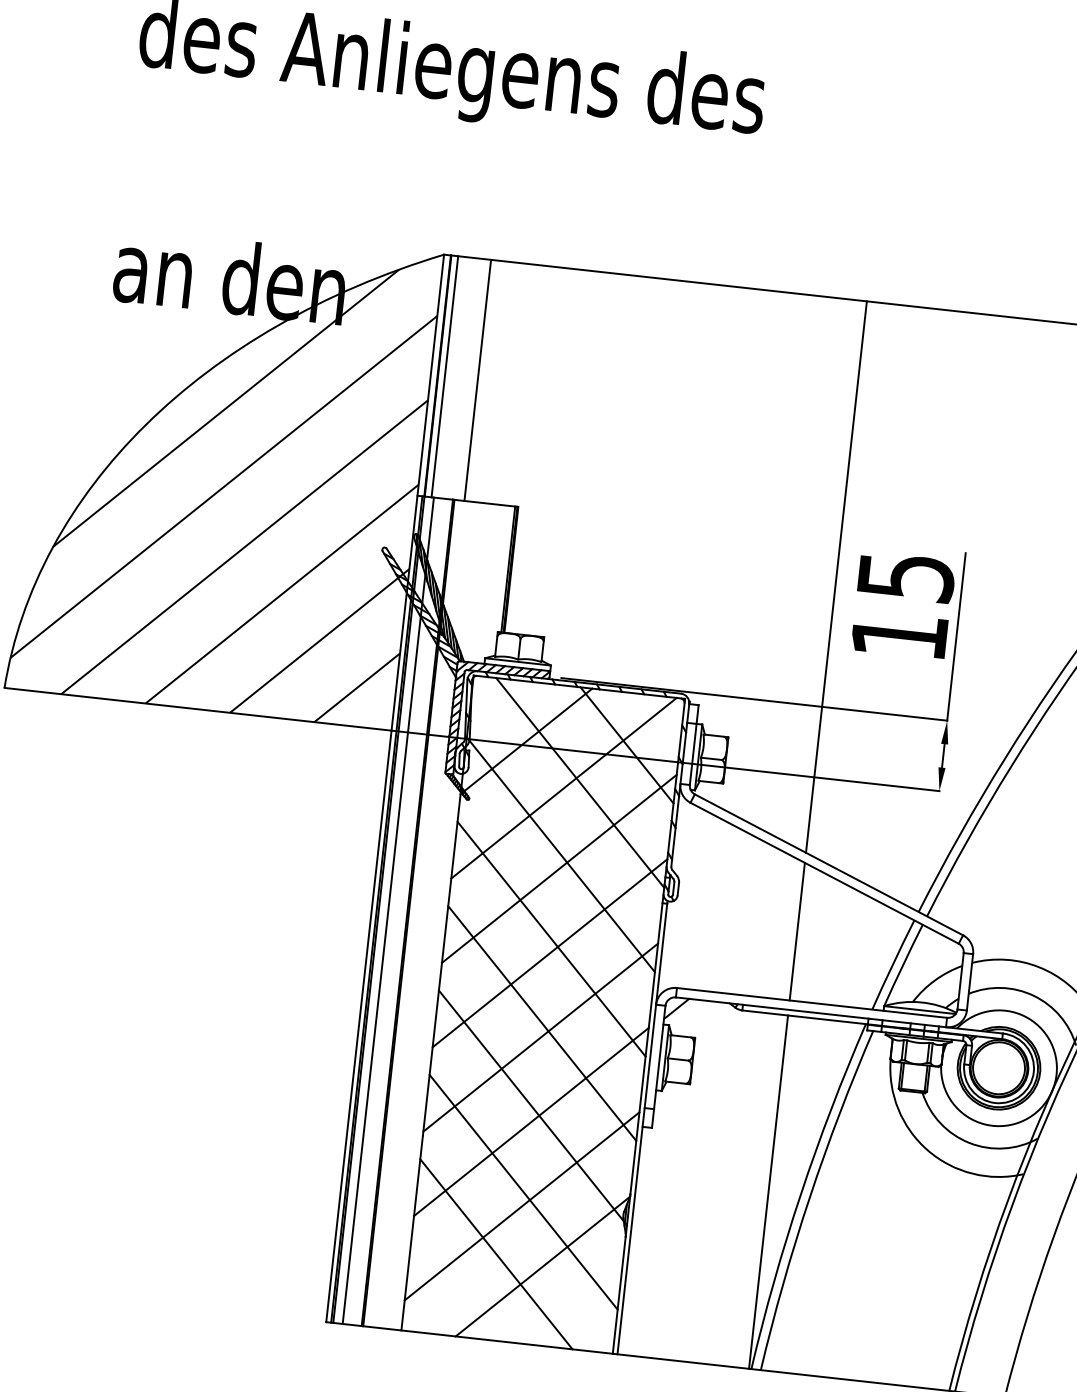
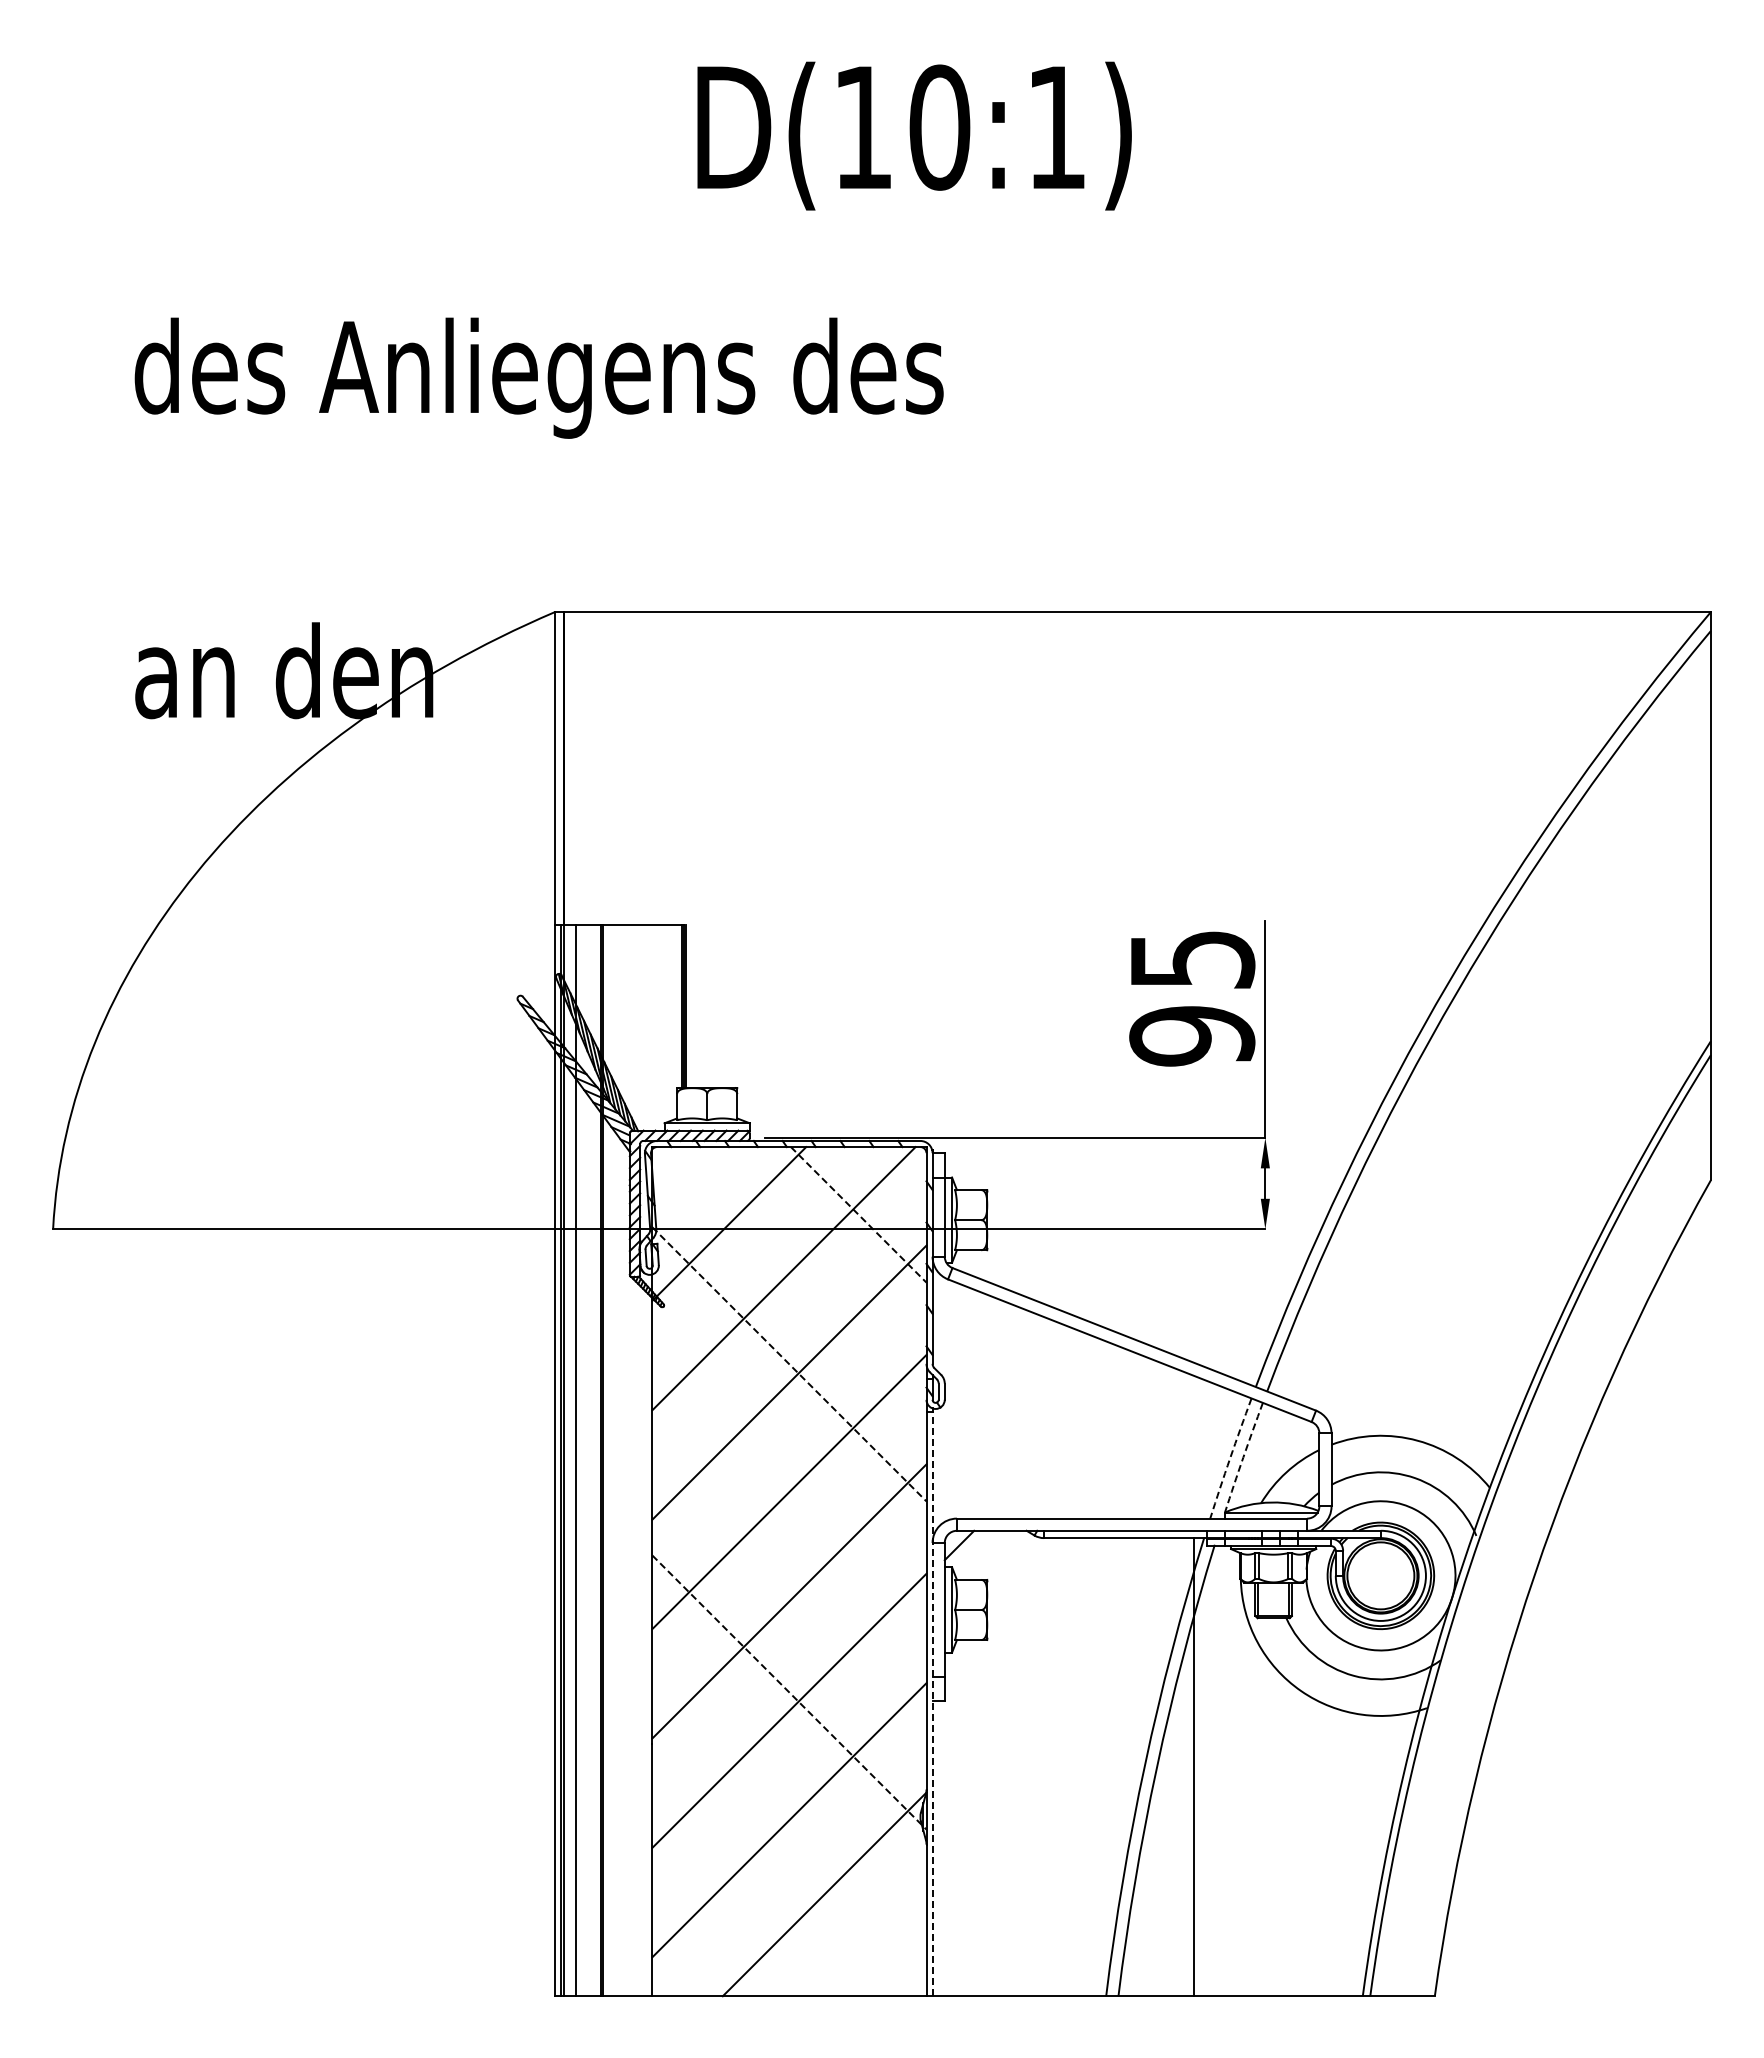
line: (445, 376) -> (573, 768), removed
line: (477, 380) -> (615, 768), removed
hatch: (224, 481) -> (305, 933), removed
line: (836, 577) -> (1103, 969), removed
text: (899, 636) -> (1192, 1036), 15 -> 95
line: (626, 745) -> (858, 1214), solid -> dashed
line: (579, 782) -> (803, 1269), removed
line: (560, 854) -> (789, 1364), solid -> dashed
line: (797, 931) -> (1103, 1429), removed
line: (551, 938) -> (789, 1473), removed
arc: (893, 964) -> (1230, 1458), solid -> dashed
arc: (903, 965) -> (1243, 1457), solid -> dashed
line: (542, 1023) -> (789, 1583), removed
line: (533, 1107) -> (789, 1692), solid -> dashed
line: (642, 1128) -> (932, 1703), solid -> dashed
line: (523, 1191) -> (789, 1801), removed
line: (768, 1192) -> (1194, 1767), moved
line: (496, 1254) -> (763, 1885), removed

